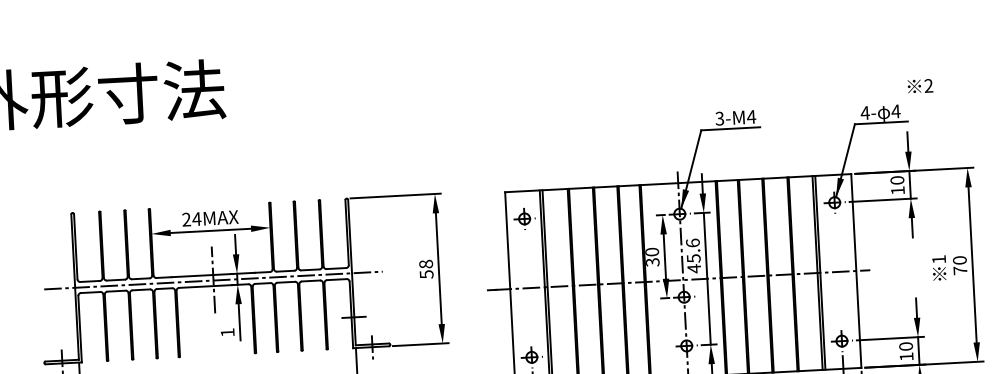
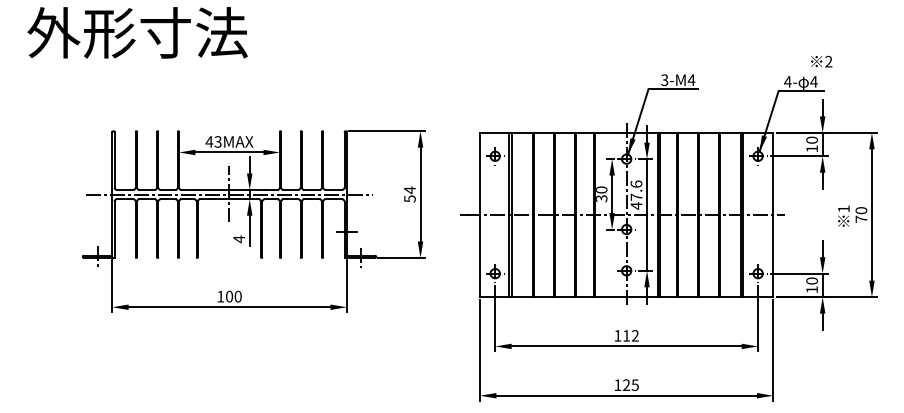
text: (920, 86) -> (821, 61), moved
text: (191, 218) -> (213, 141), 24MAX -> 43MAX
text: (693, 257) -> (636, 196), 45.6 -> 47.6
text: (425, 264) -> (409, 190), 58 -> 54
text: (226, 332) -> (238, 239), 1 -> 4

